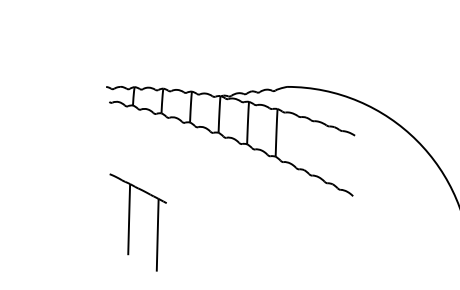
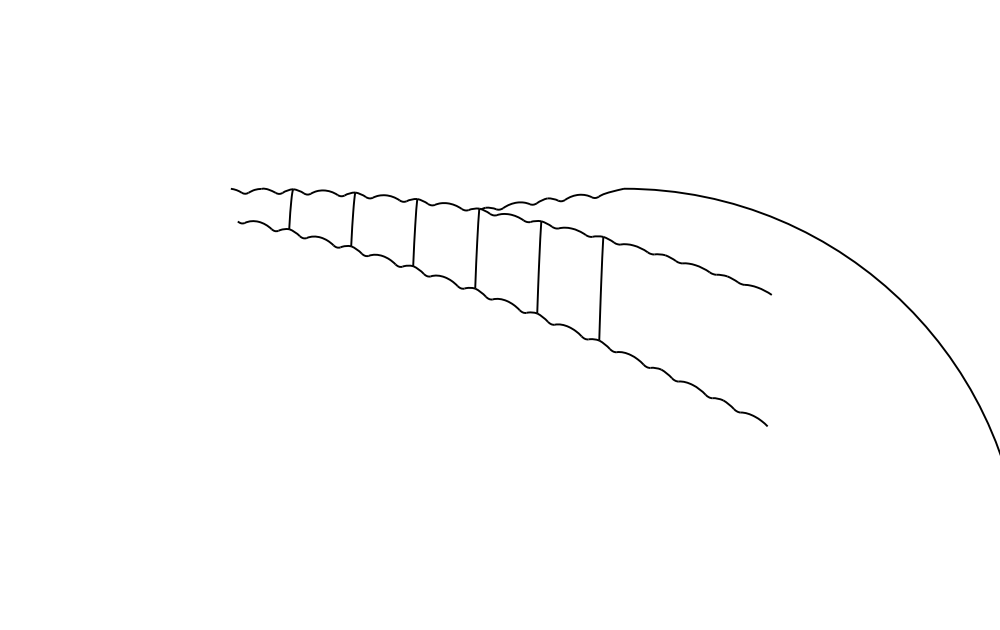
part: (129, 222) -> (281, 483), removed

